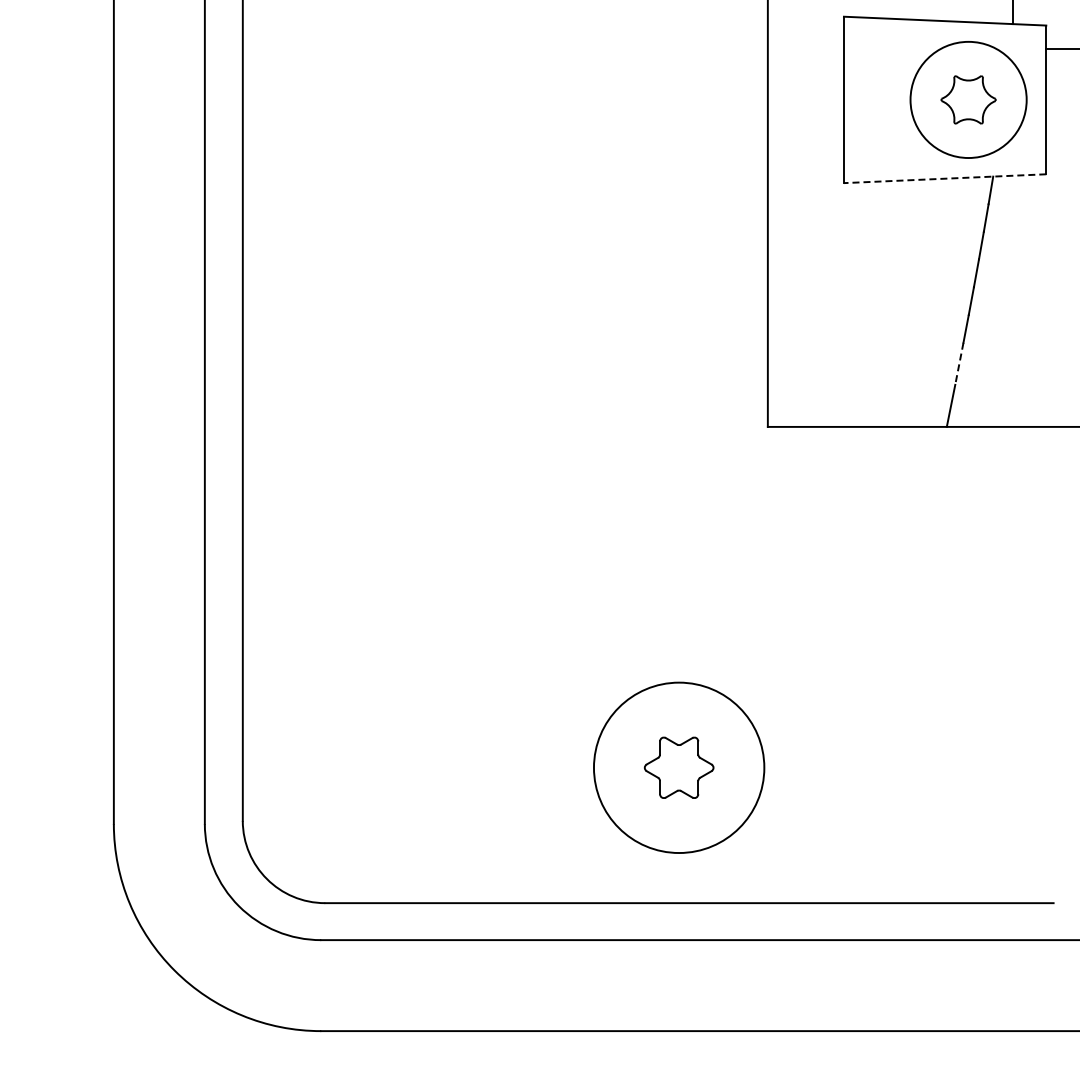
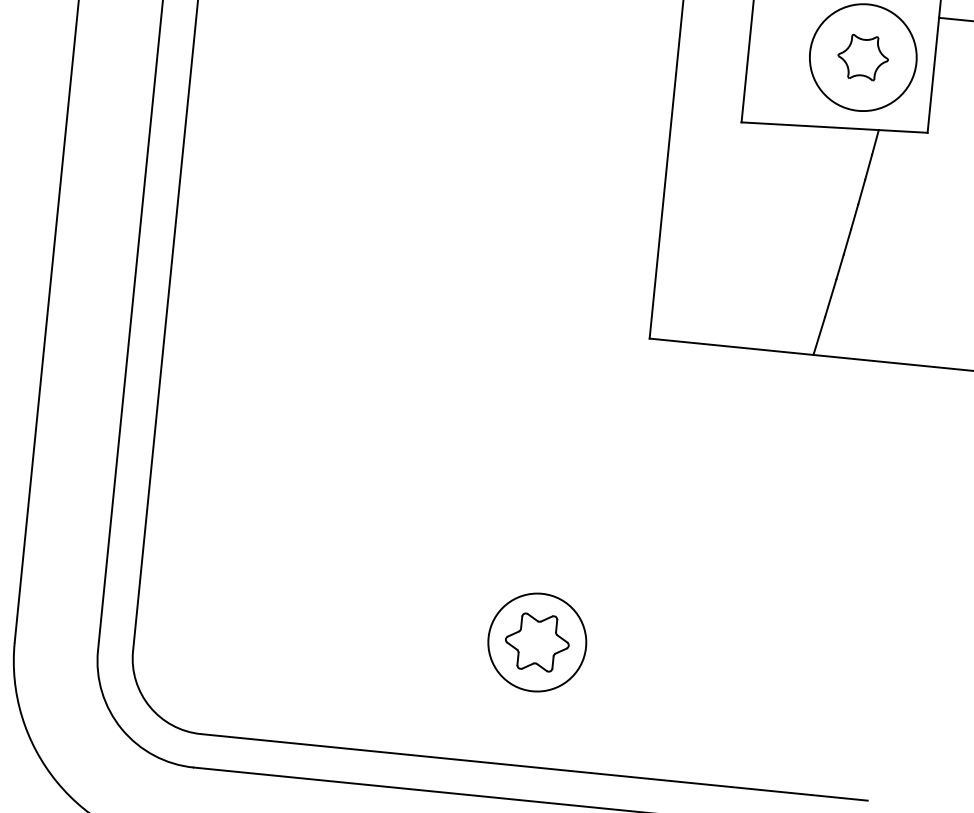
line: (944, 178) -> (834, 127), dashed -> solid
line: (959, 364) -> (830, 298), dashed -> solid
circle: (678, 767) -> (536, 642), size x0.62

